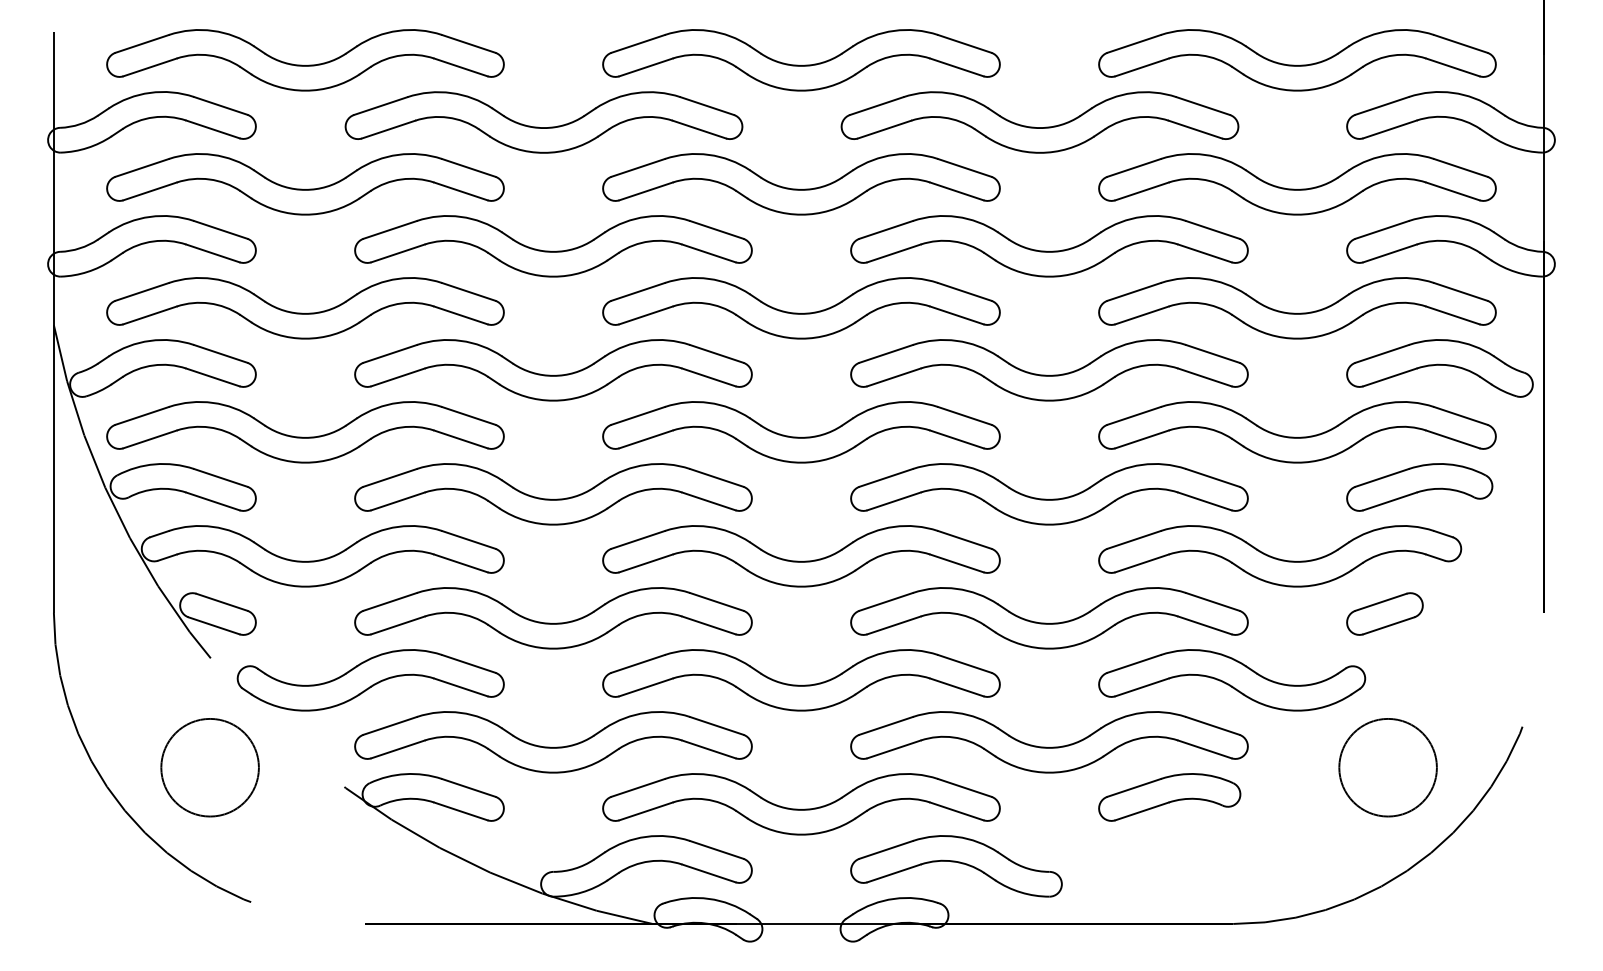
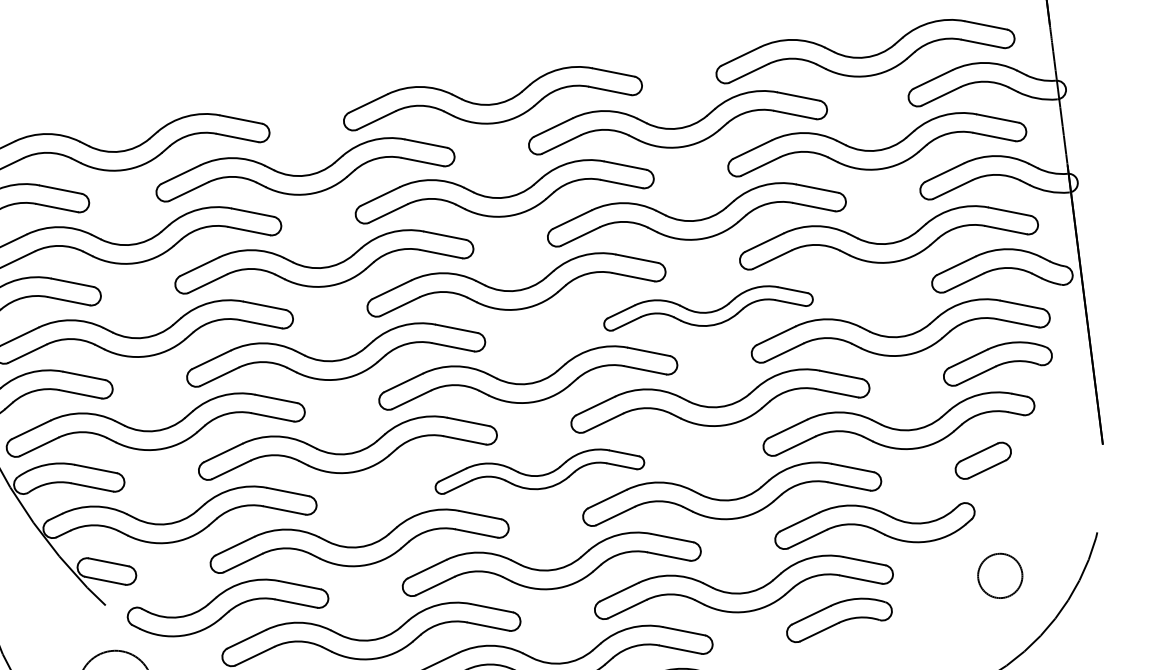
part: (1049, 370) -> (708, 309), size x0.7
part: (801, 556) -> (539, 472), size x0.7
circle: (1387, 767) -> (999, 575), size x0.6

